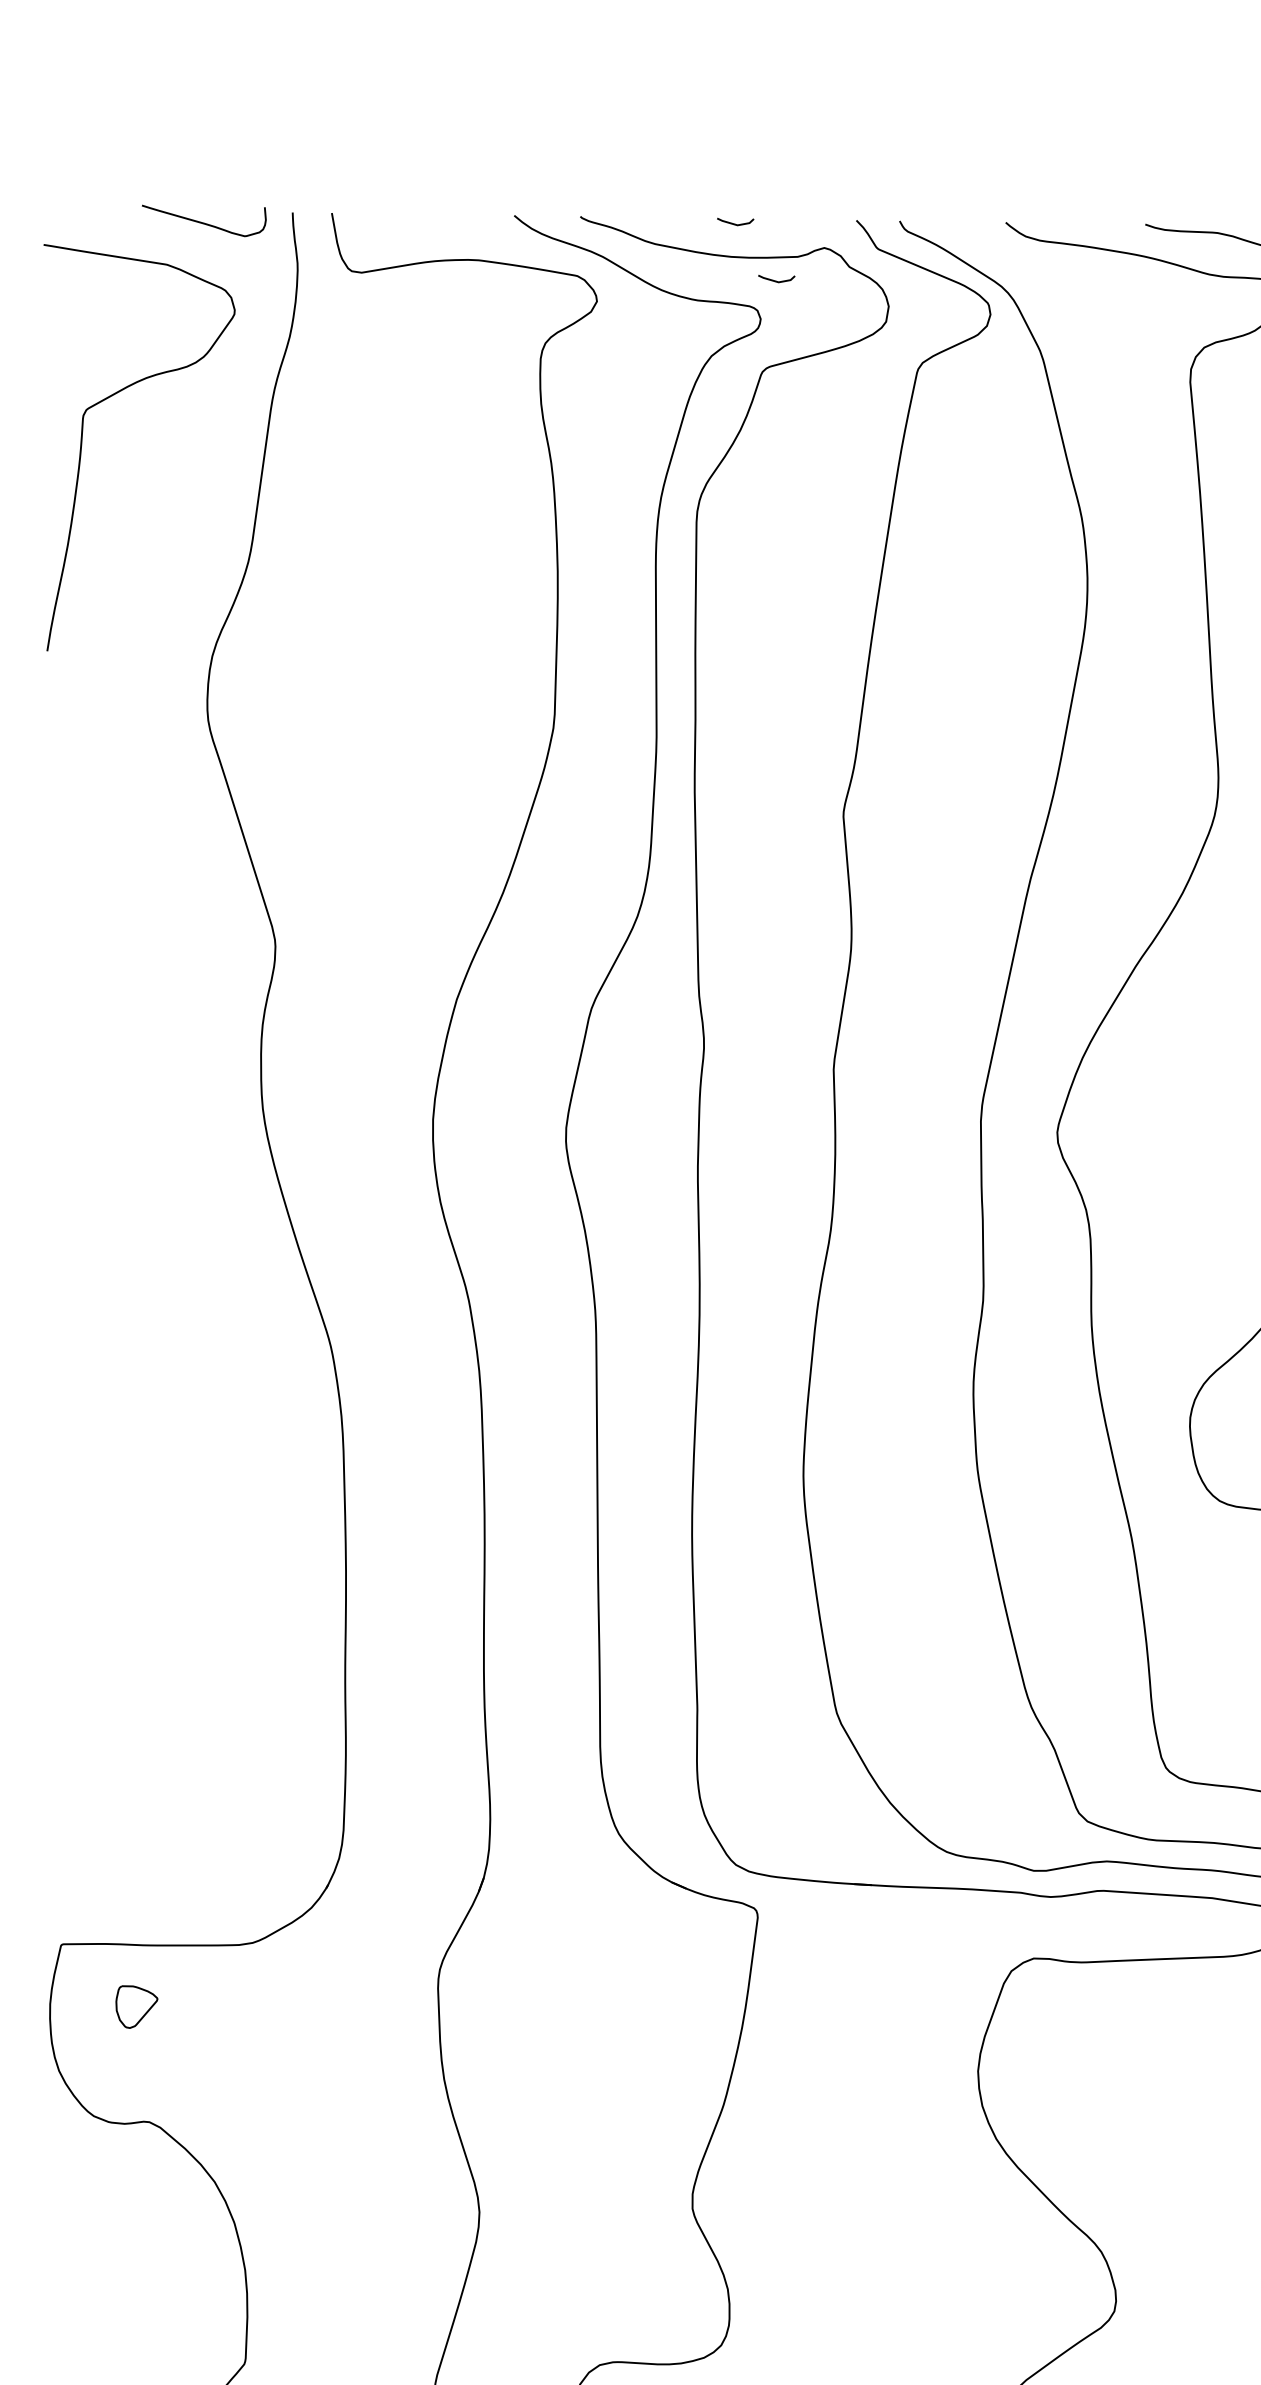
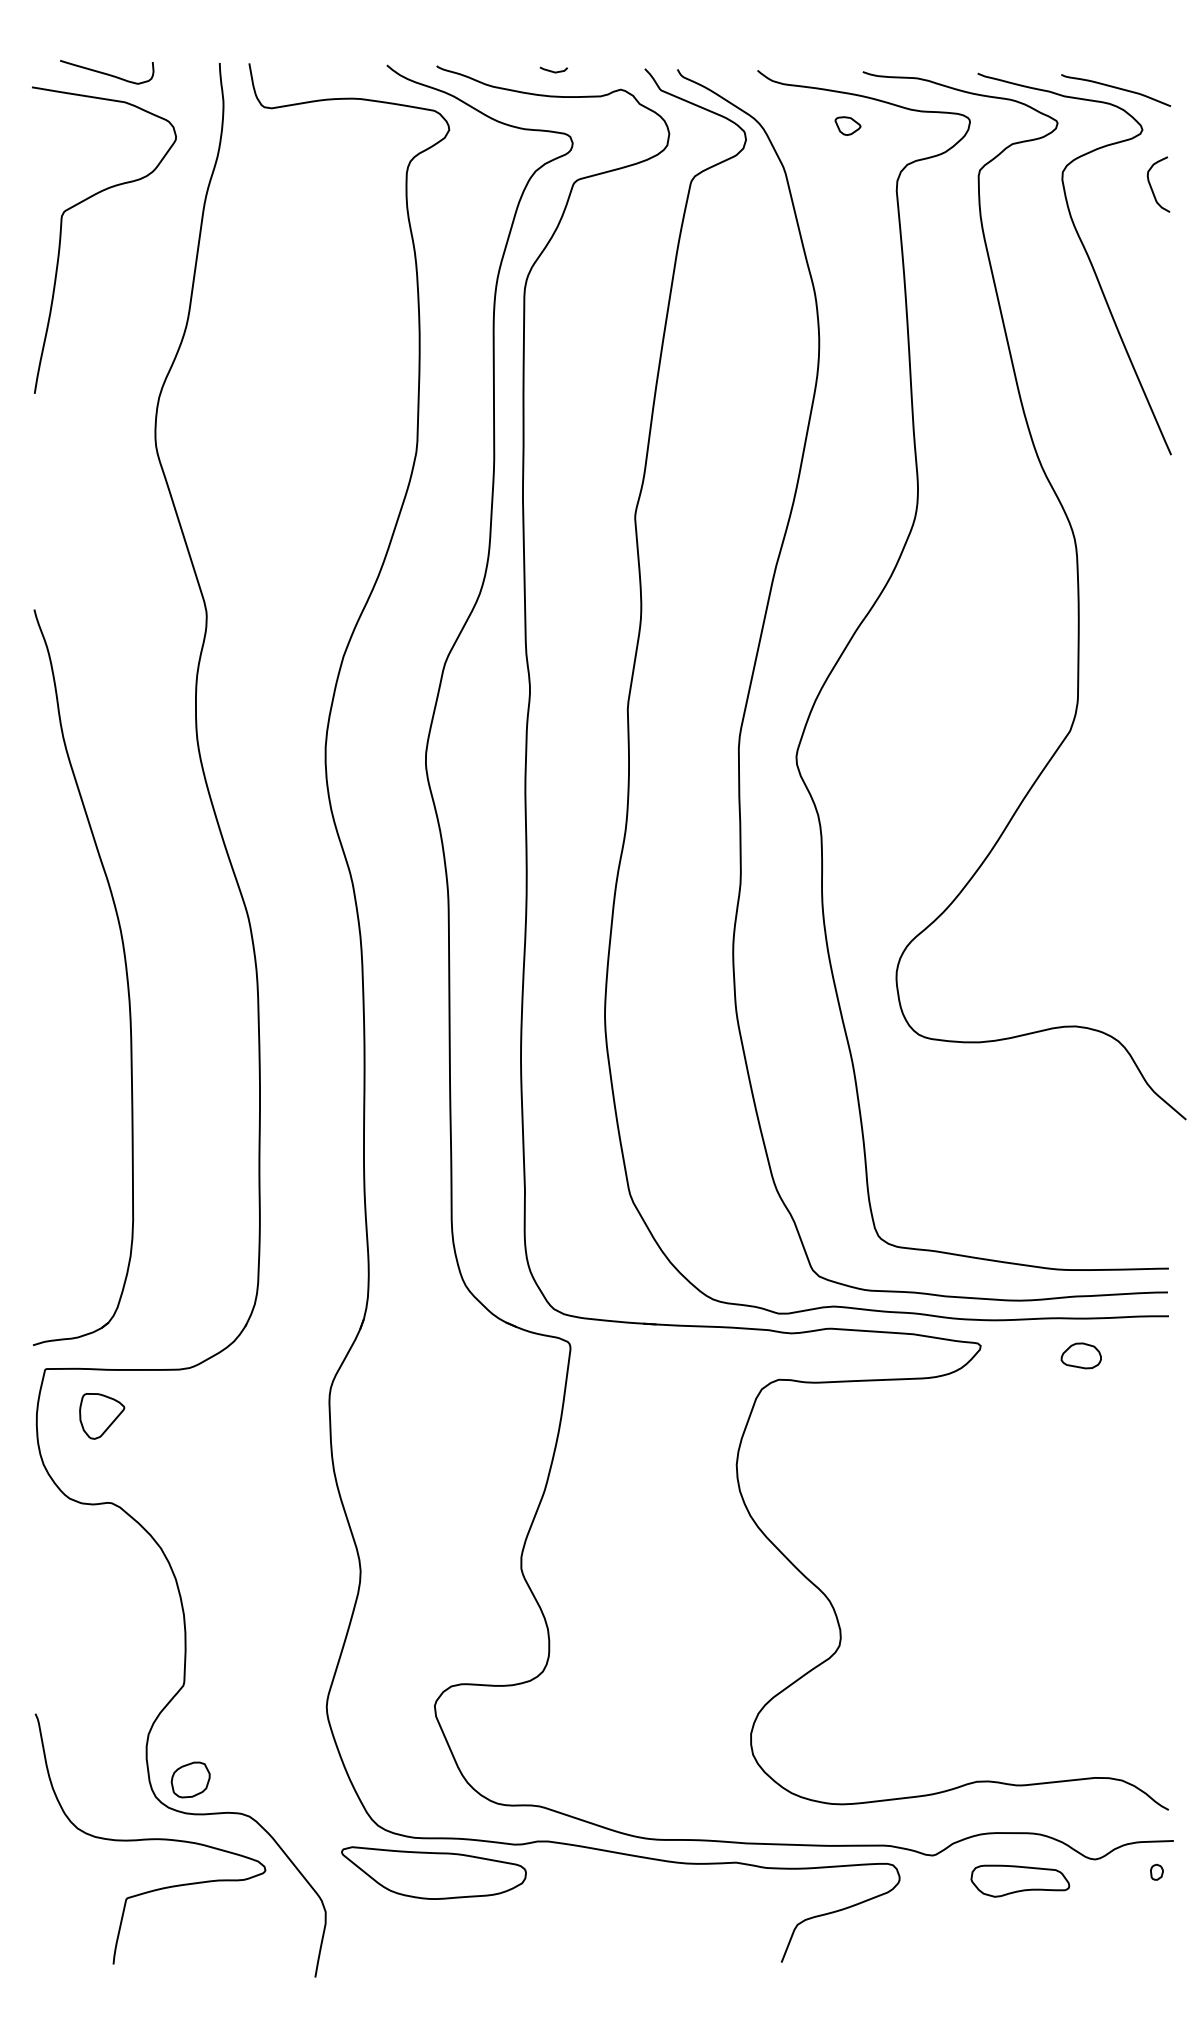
curve: (204, 222) -> (107, 73), moved
line: (774, 279) -> (583, 113), removed
part: (1124, 295) -> (847, 125), added
part: (167, 1418) -> (125, 972), added
part: (137, 2007) -> (102, 1416), size x1.43

